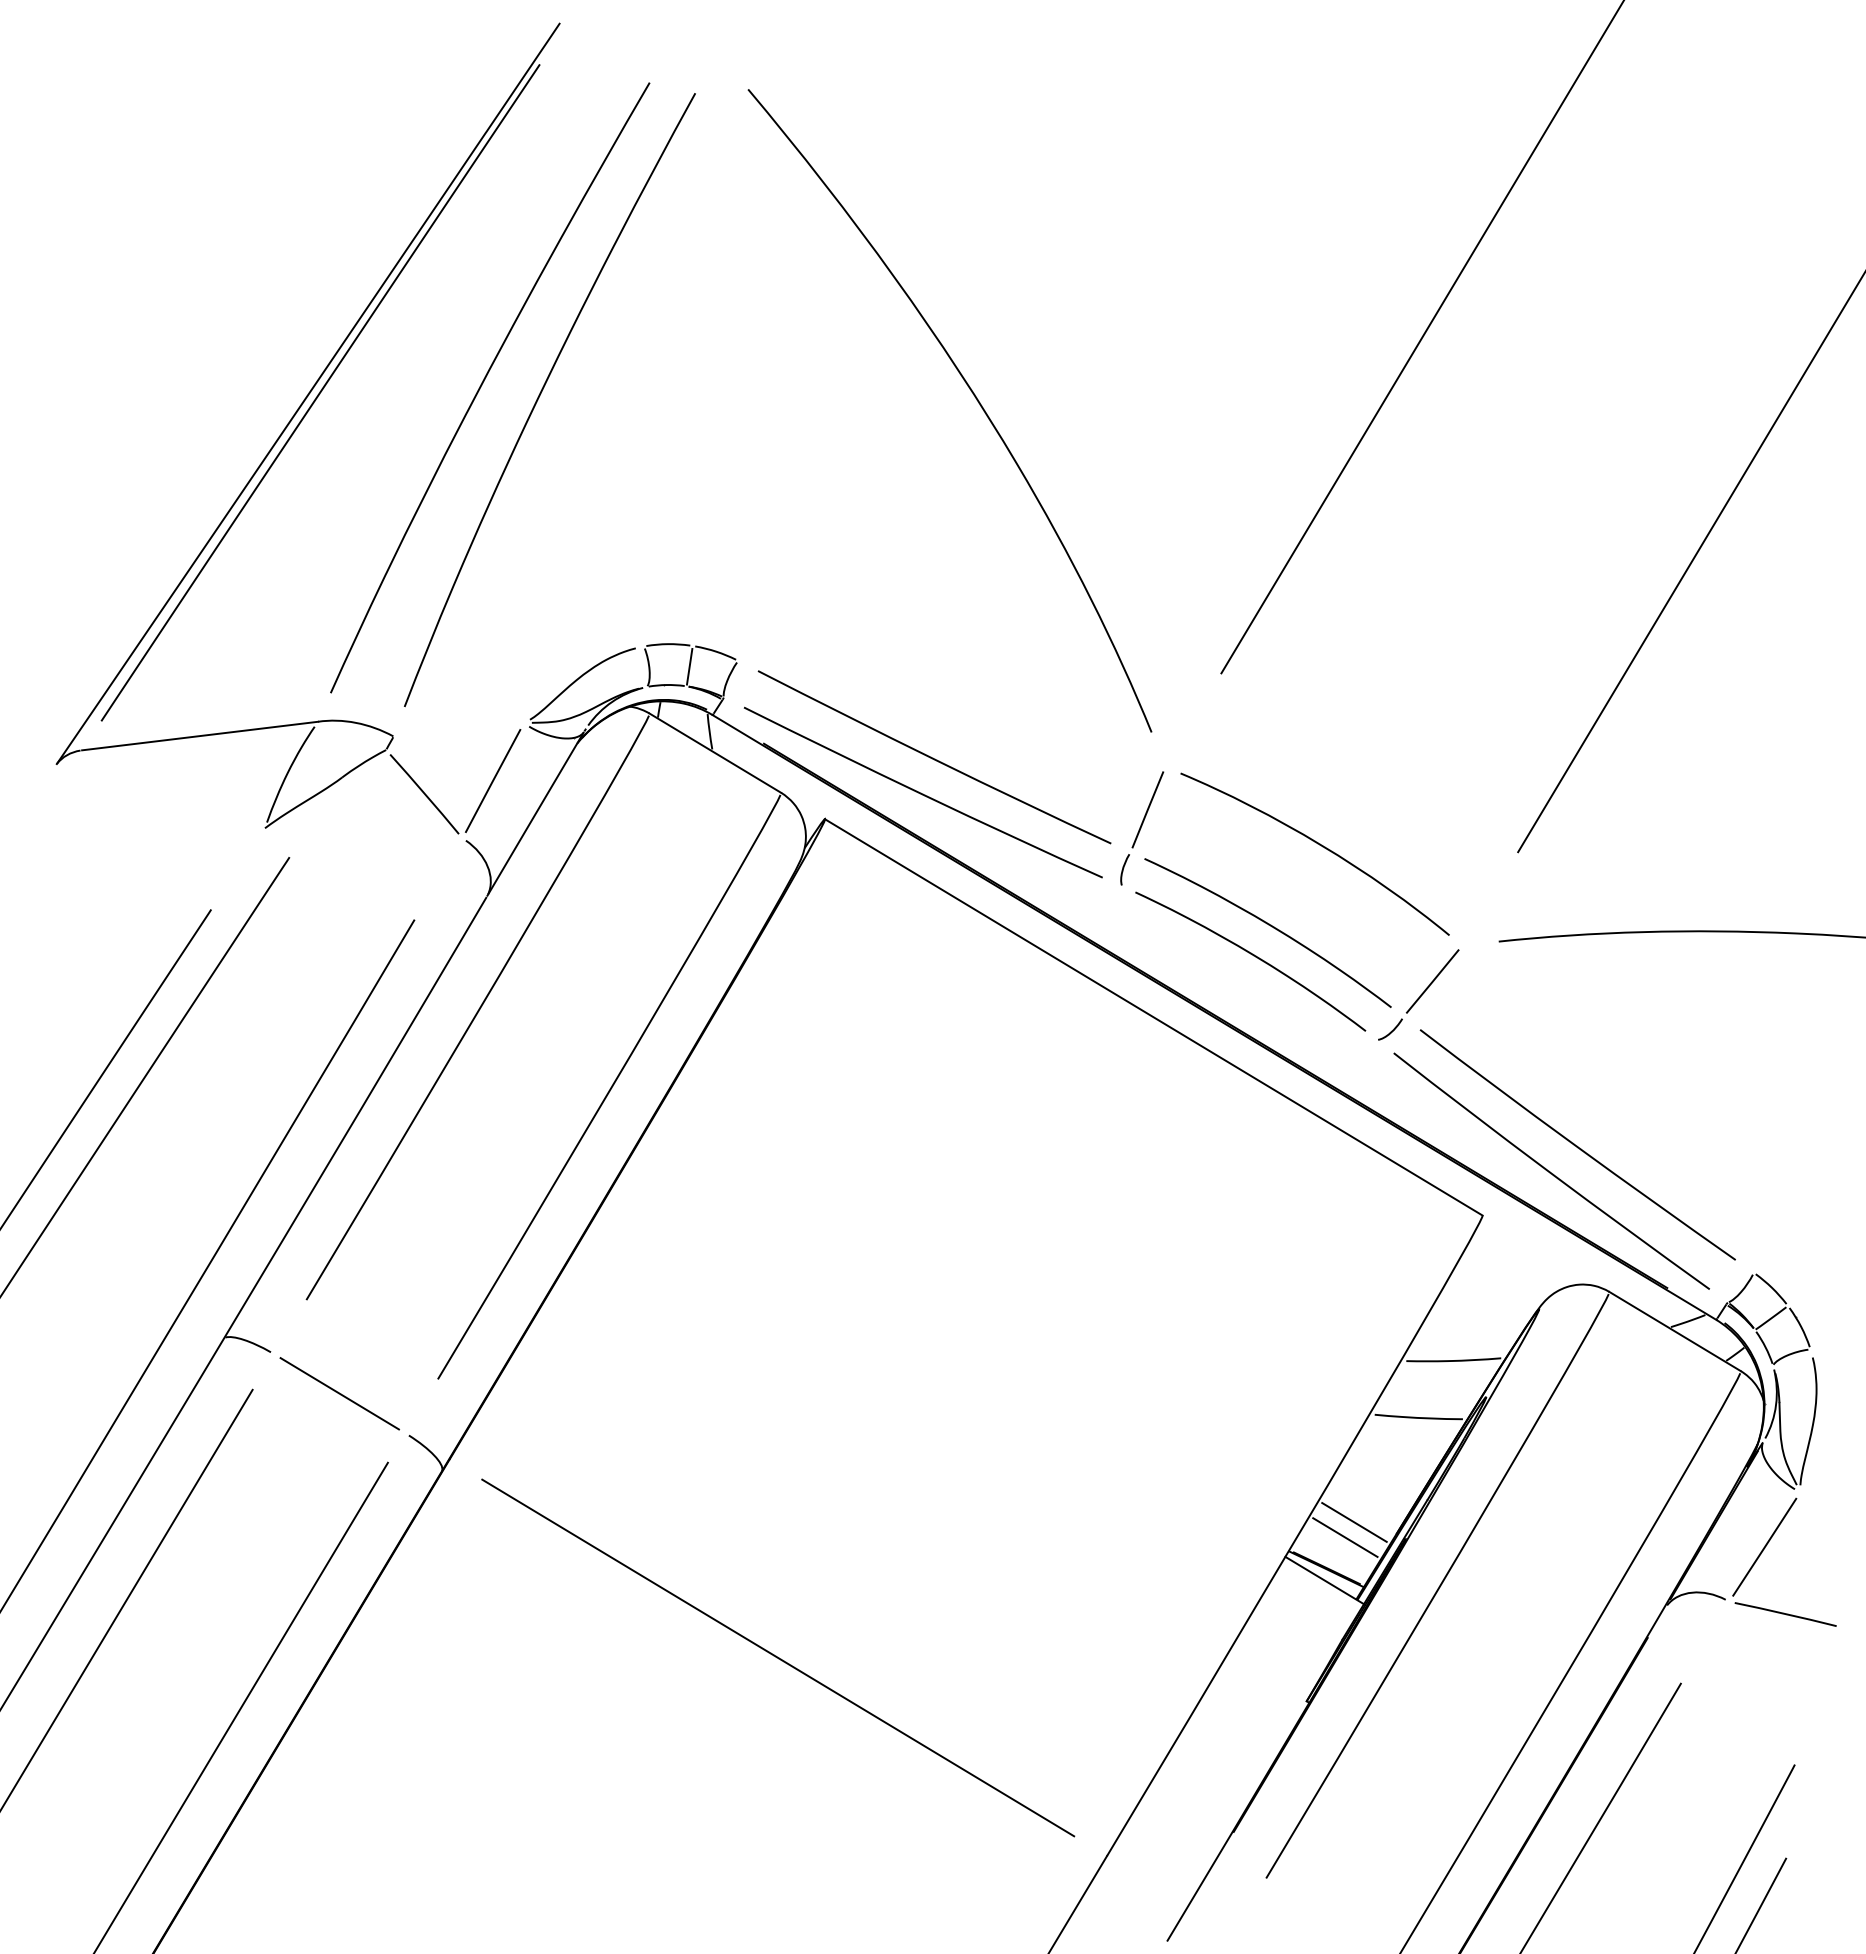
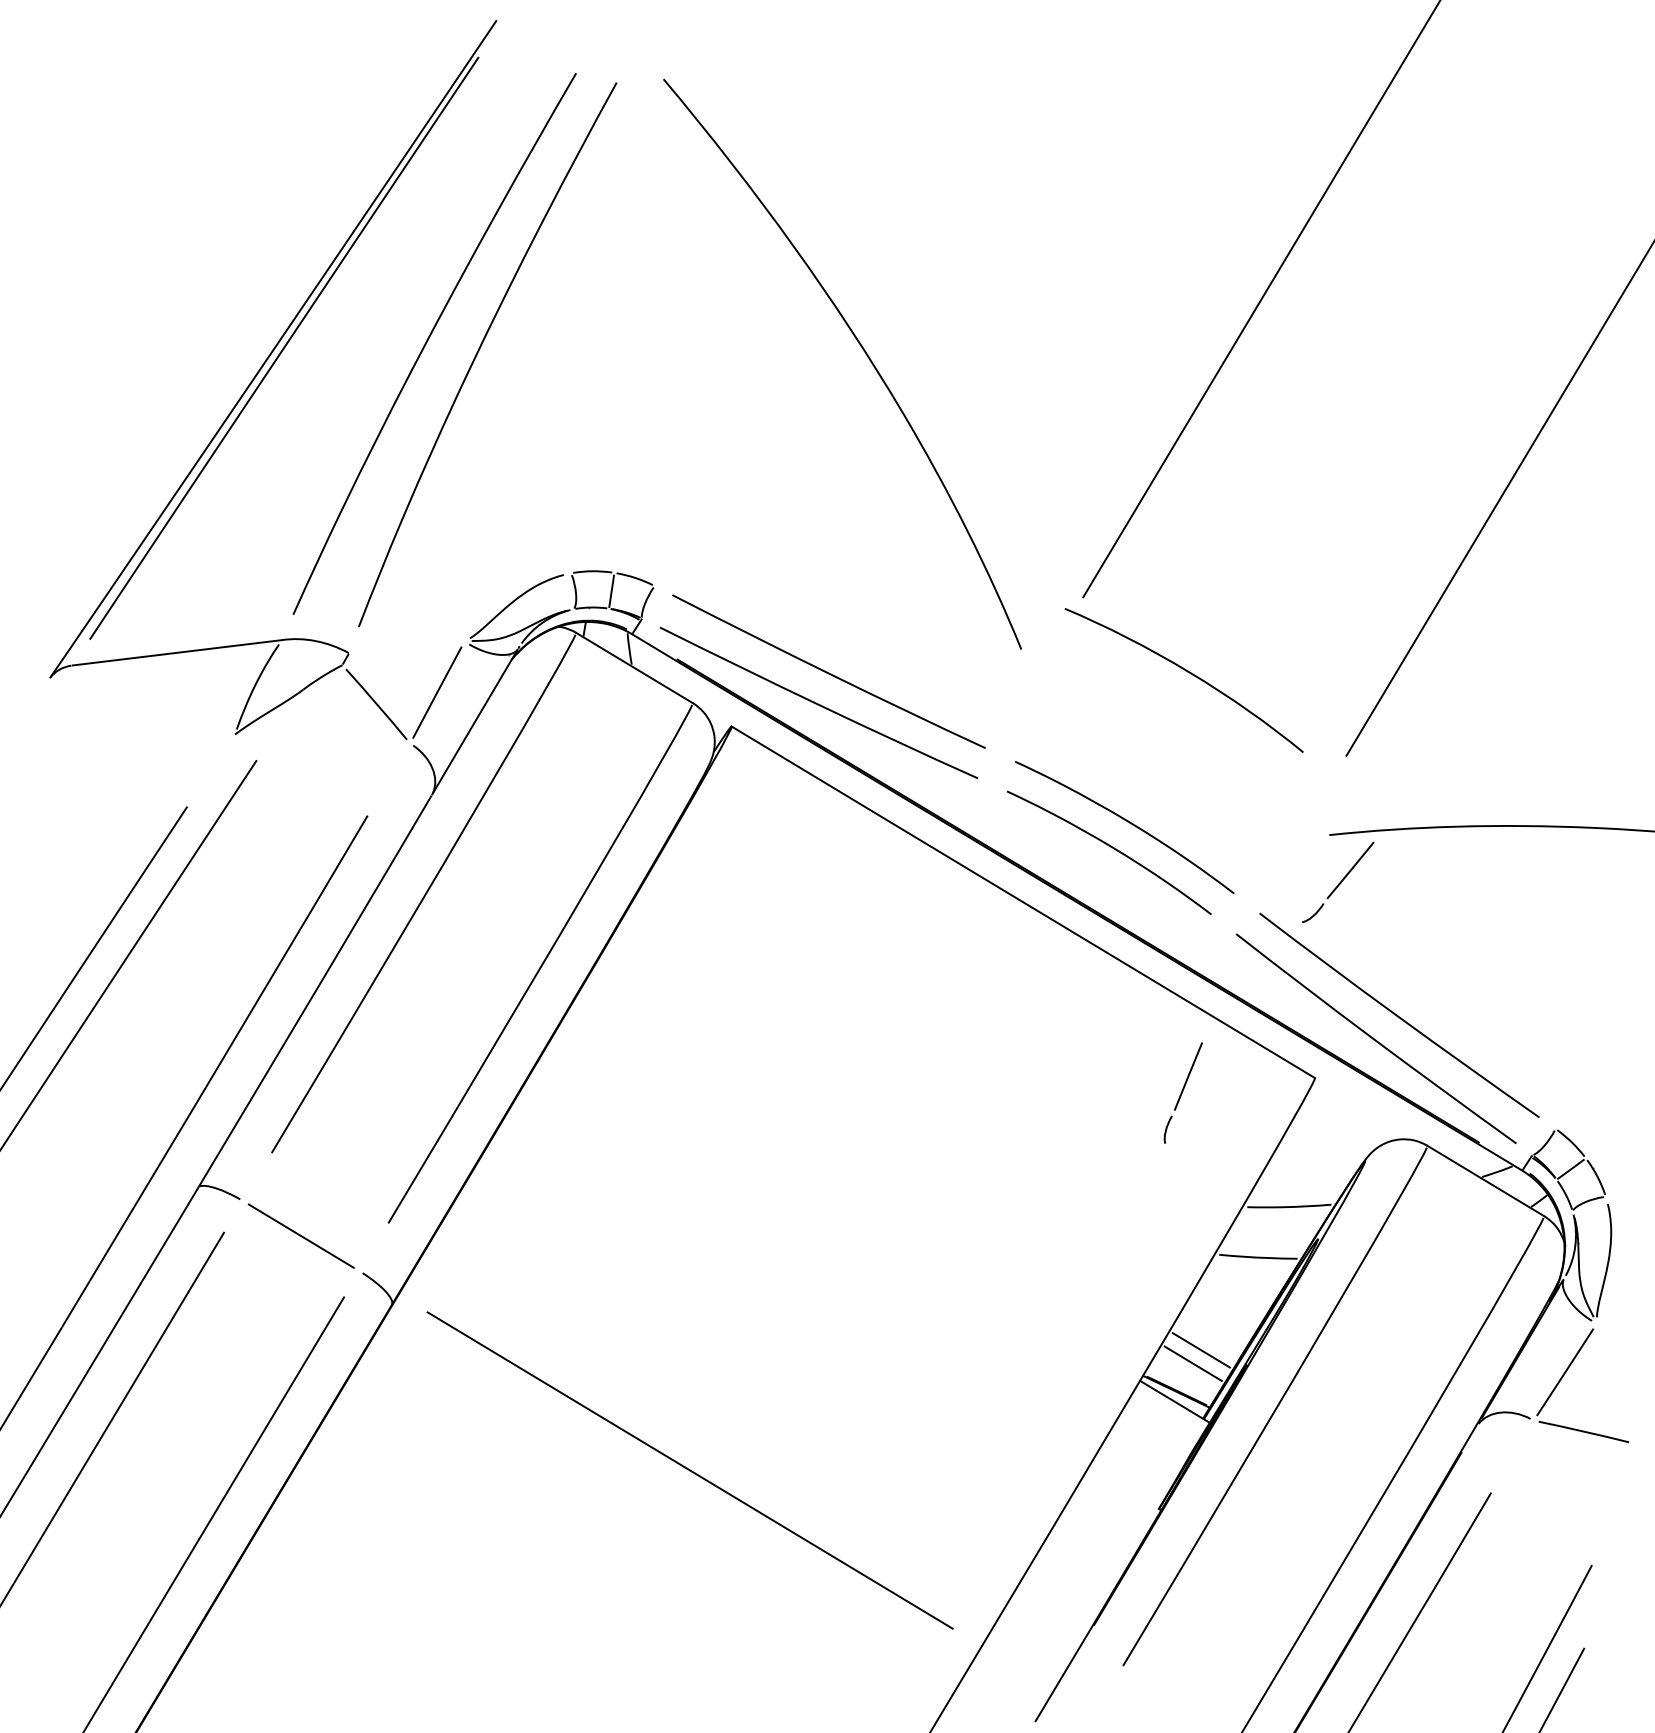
part: (1142, 828) -> (1183, 1093), moved
curve: (1319, 845) -> (1188, 672), moved
part: (1418, 994) -> (1337, 882), moved

